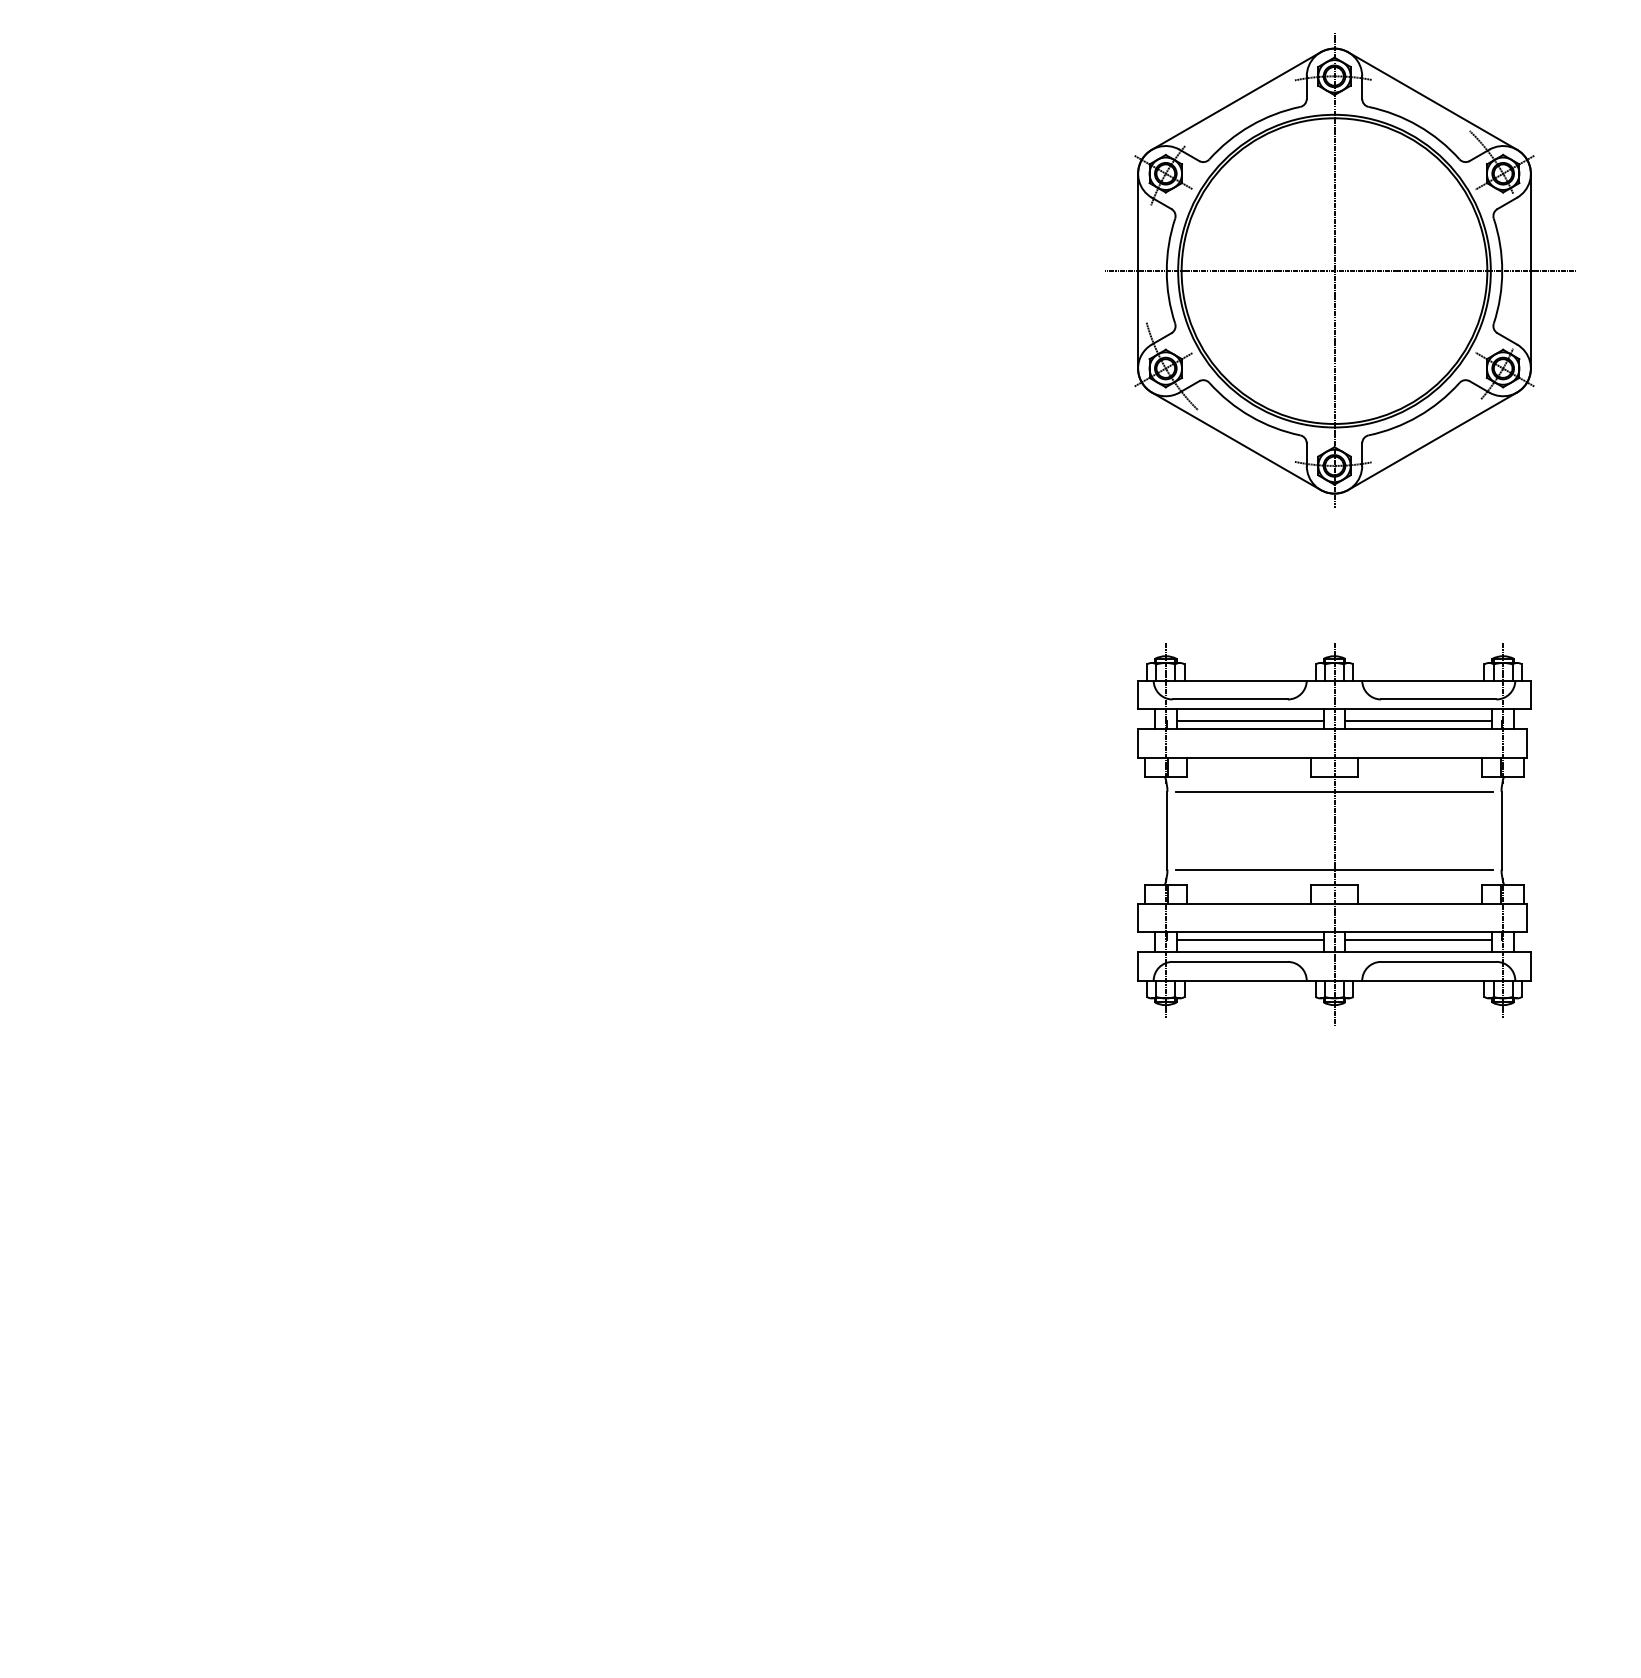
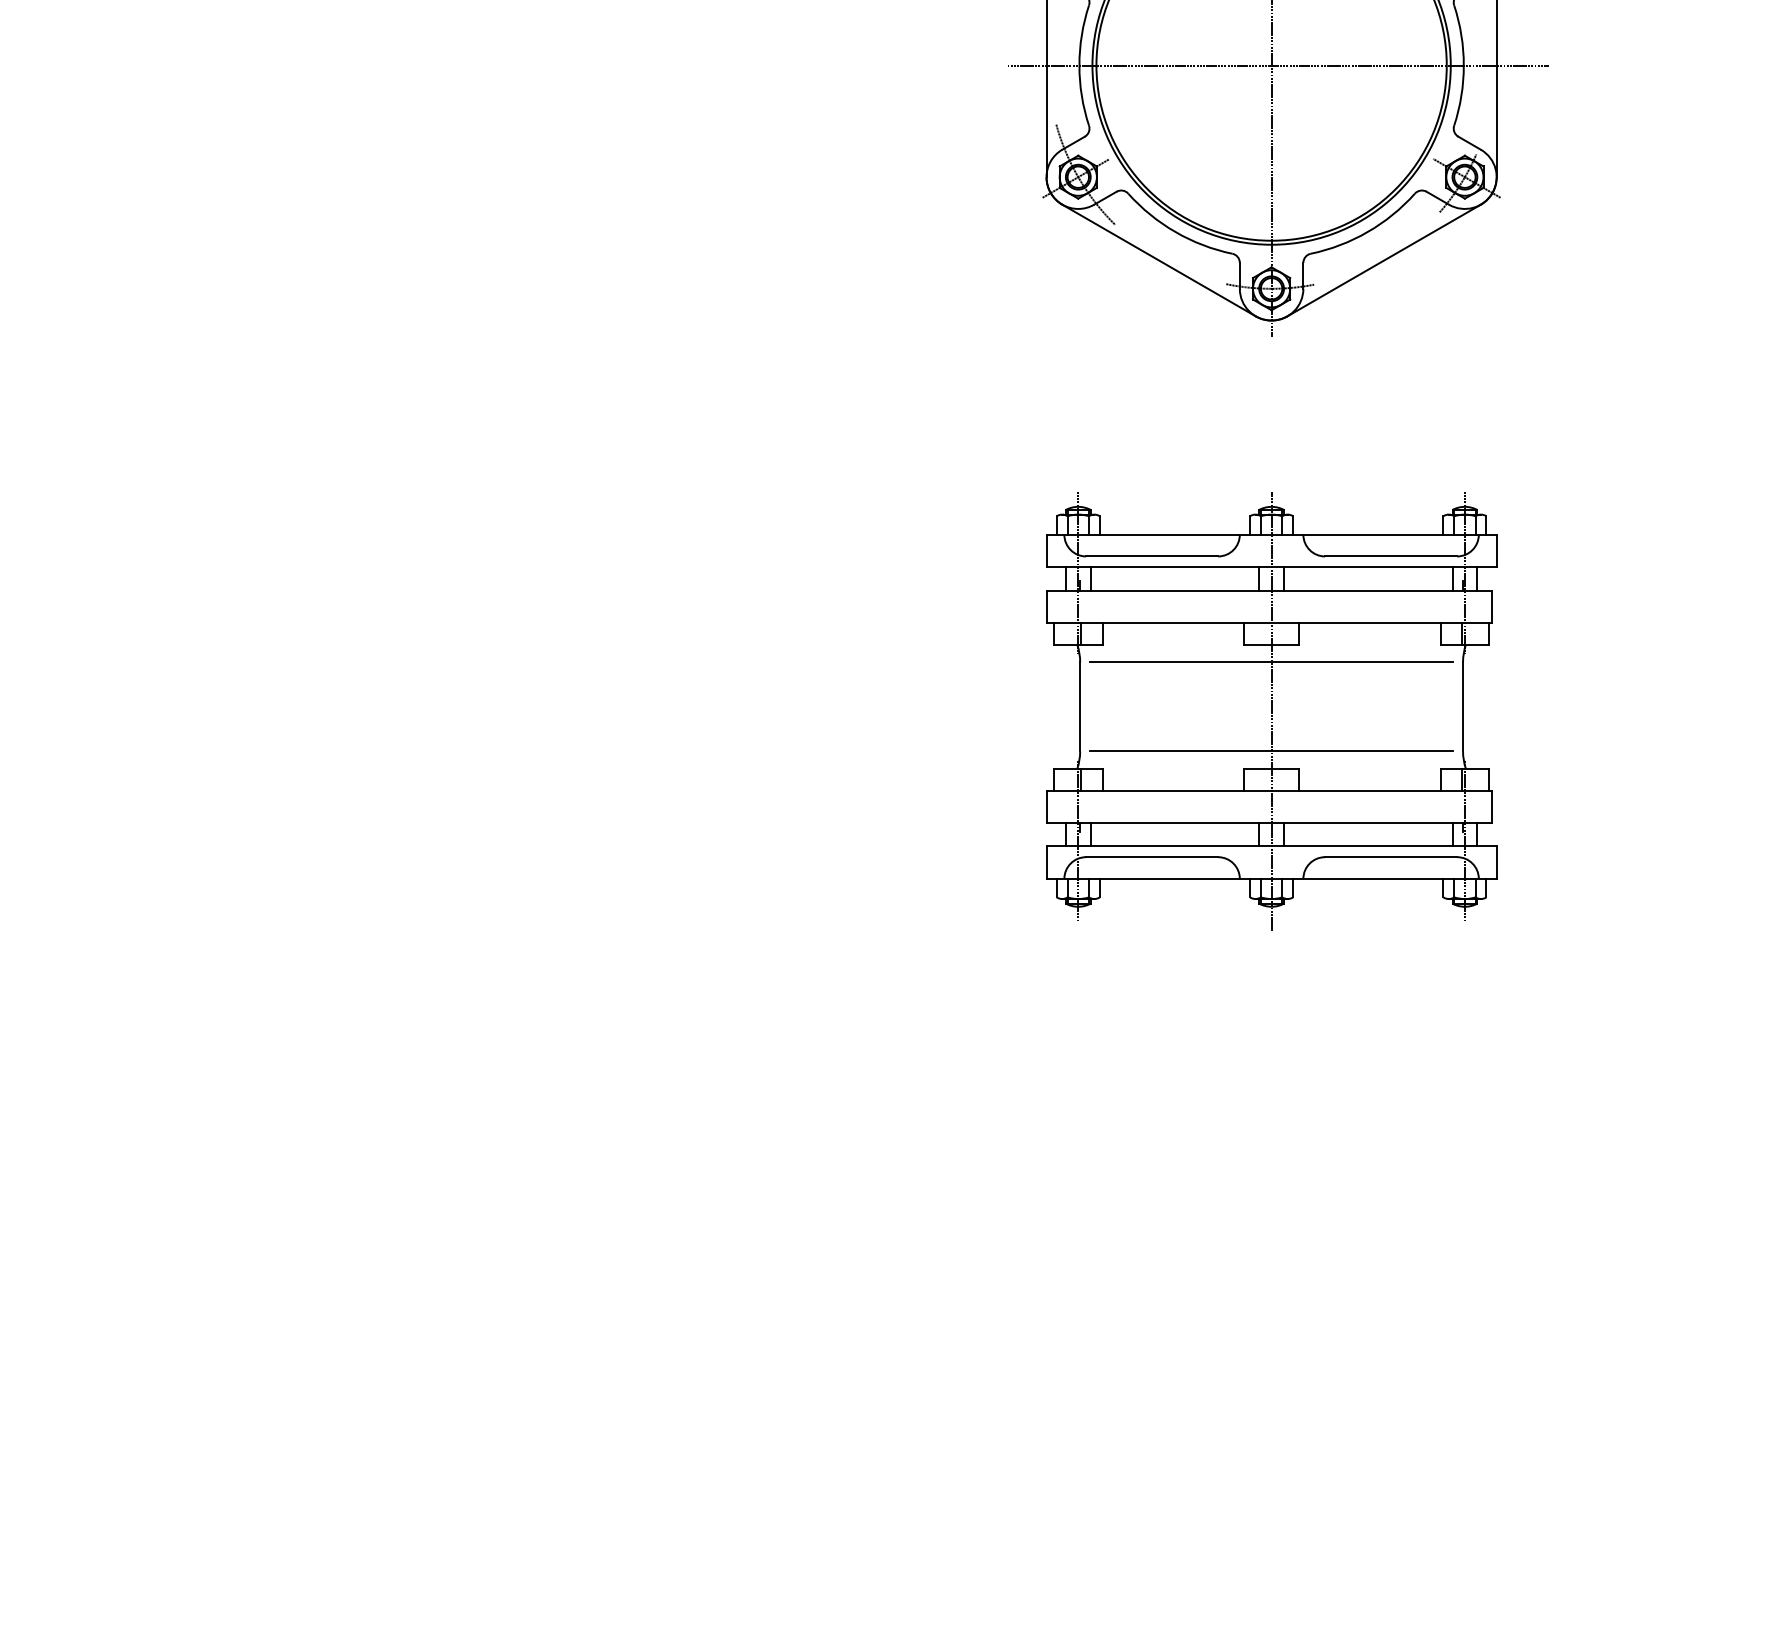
line: (1249, 721) -> (1174, 581), removed
line: (1418, 721) -> (1367, 581), removed
line: (1249, 940) -> (1174, 832), removed
line: (1418, 940) -> (1367, 832), removed

